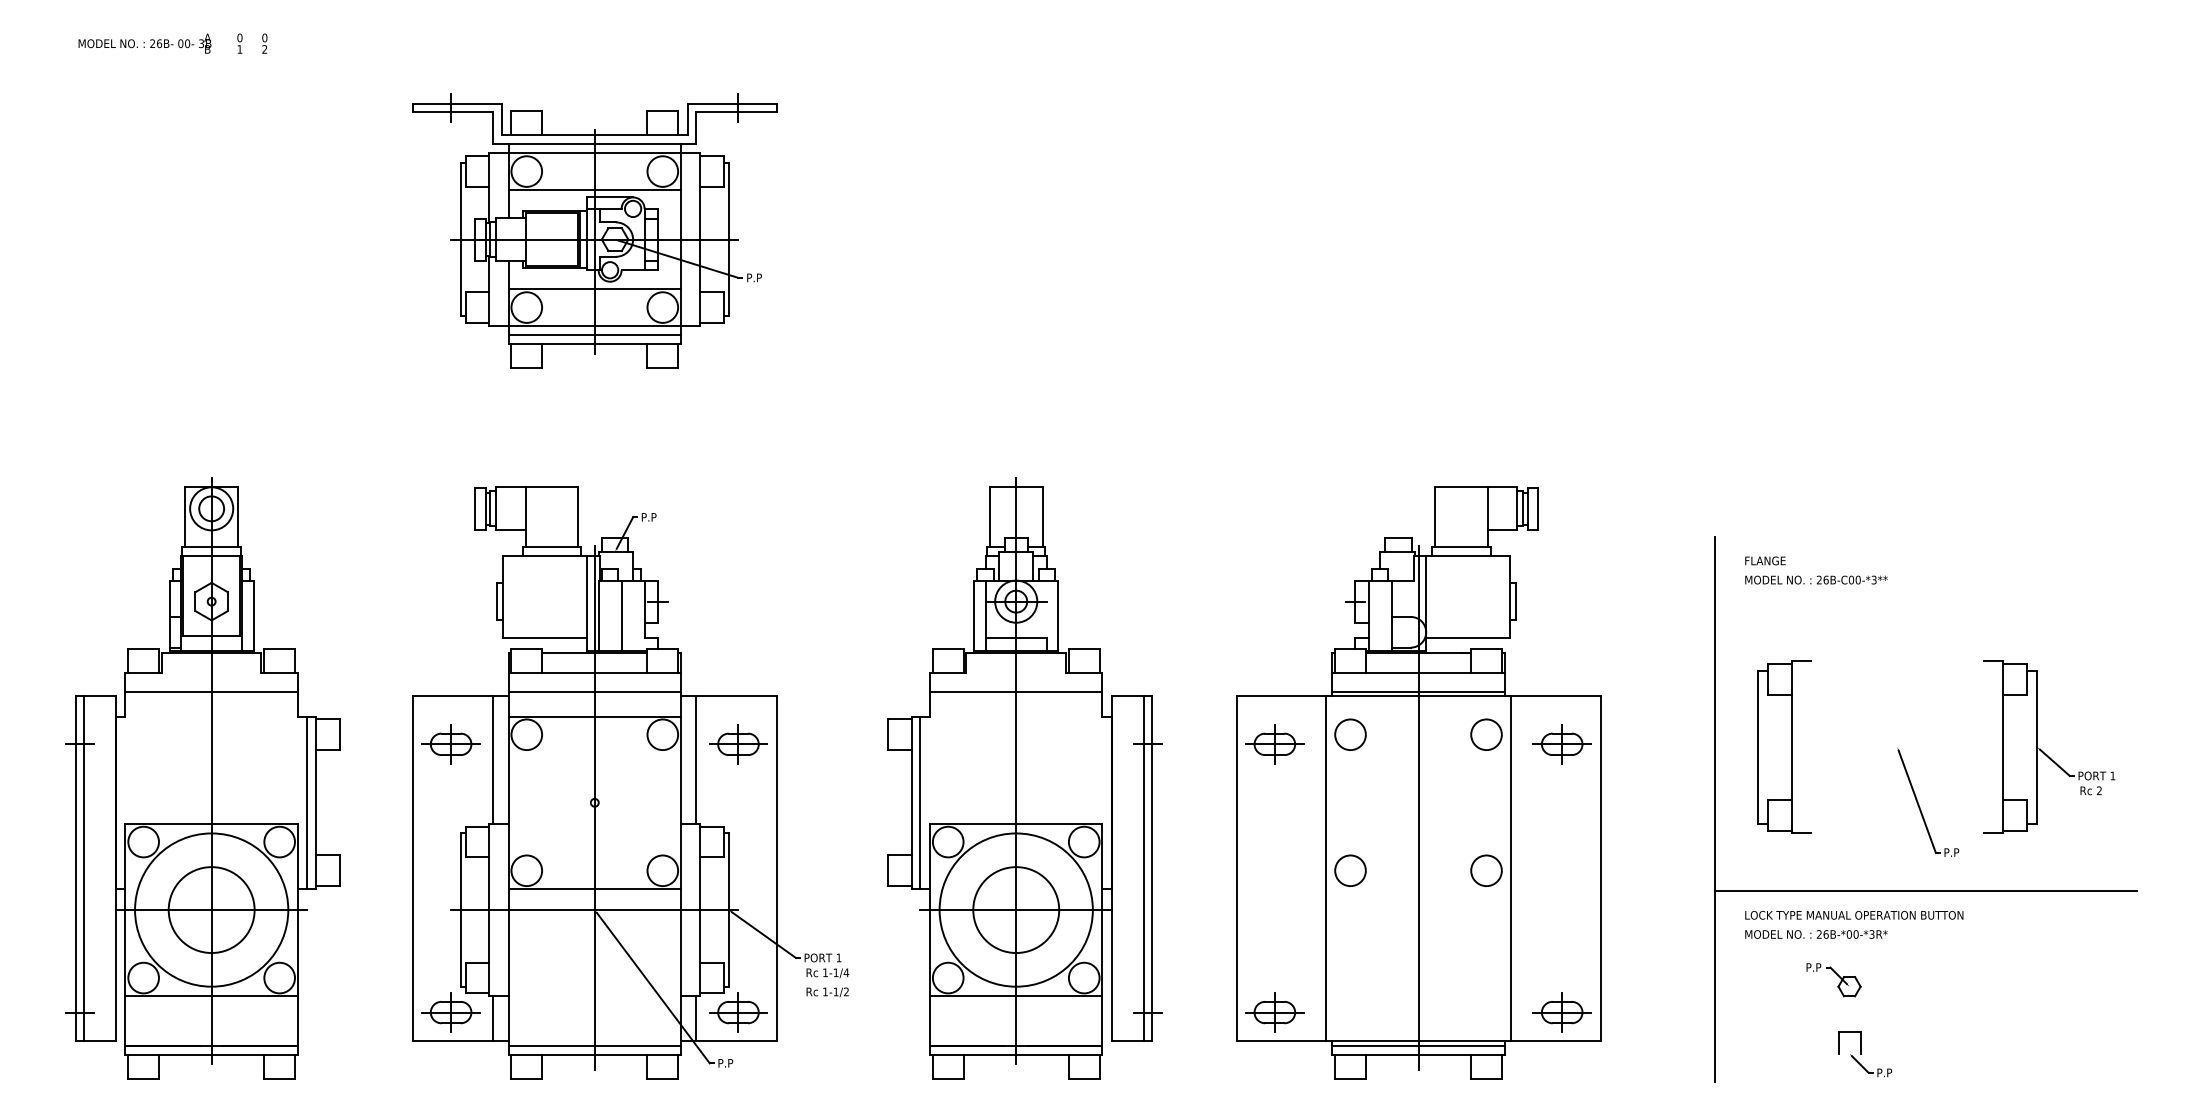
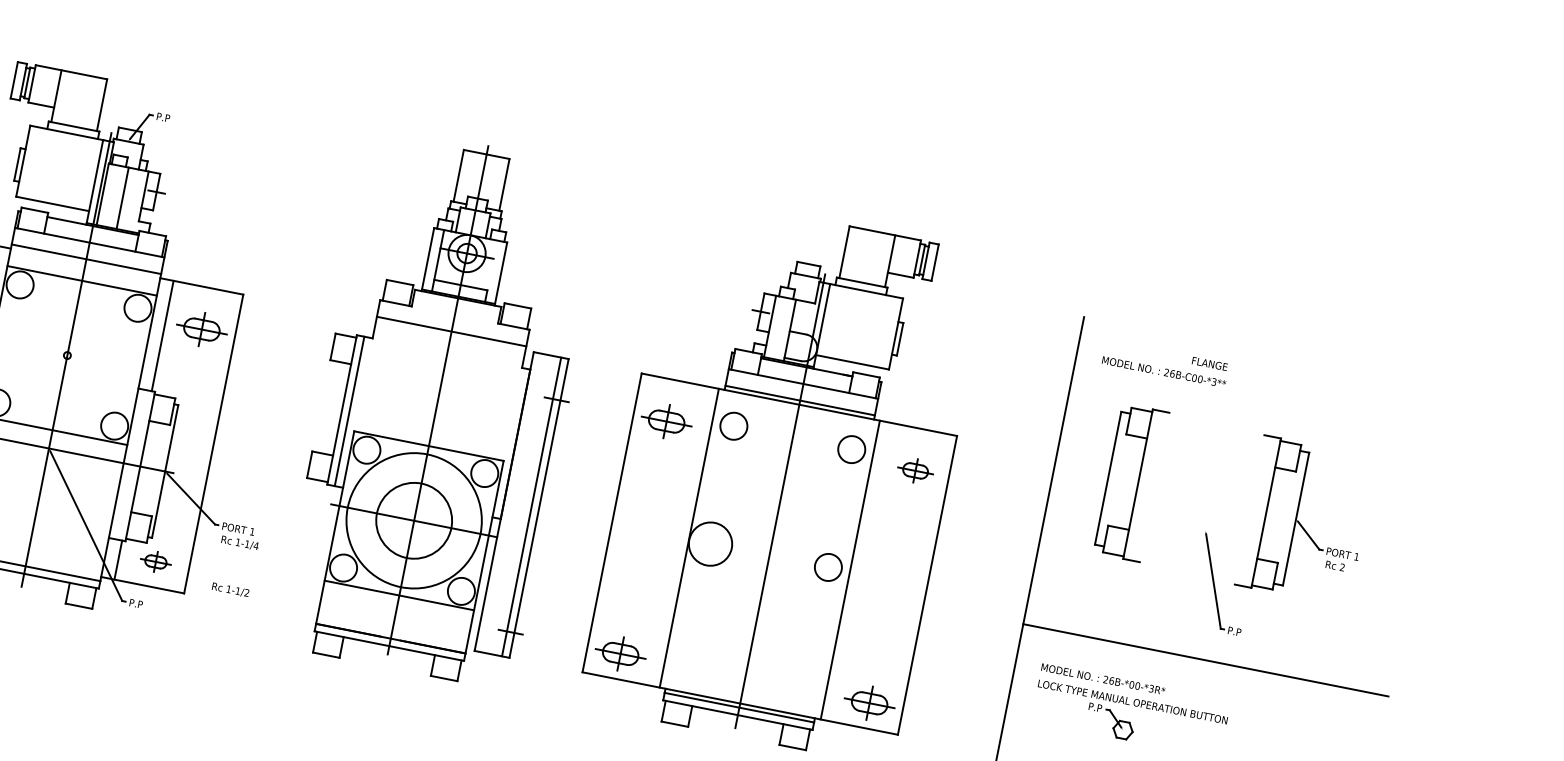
text: (1765, 560) -> (1210, 363), moved
part: (1561, 744) -> (915, 470), size x0.7
part: (1784, 746) -> (1131, 482), moved
part: (2043, 751) -> (1300, 523), moved
circle: (1350, 870) -> (710, 543), size x1.6
text: (1854, 915) -> (1133, 702), moved
text: (827, 992) -> (230, 590), moved
part: (738, 1012) -> (155, 561), size x0.6

